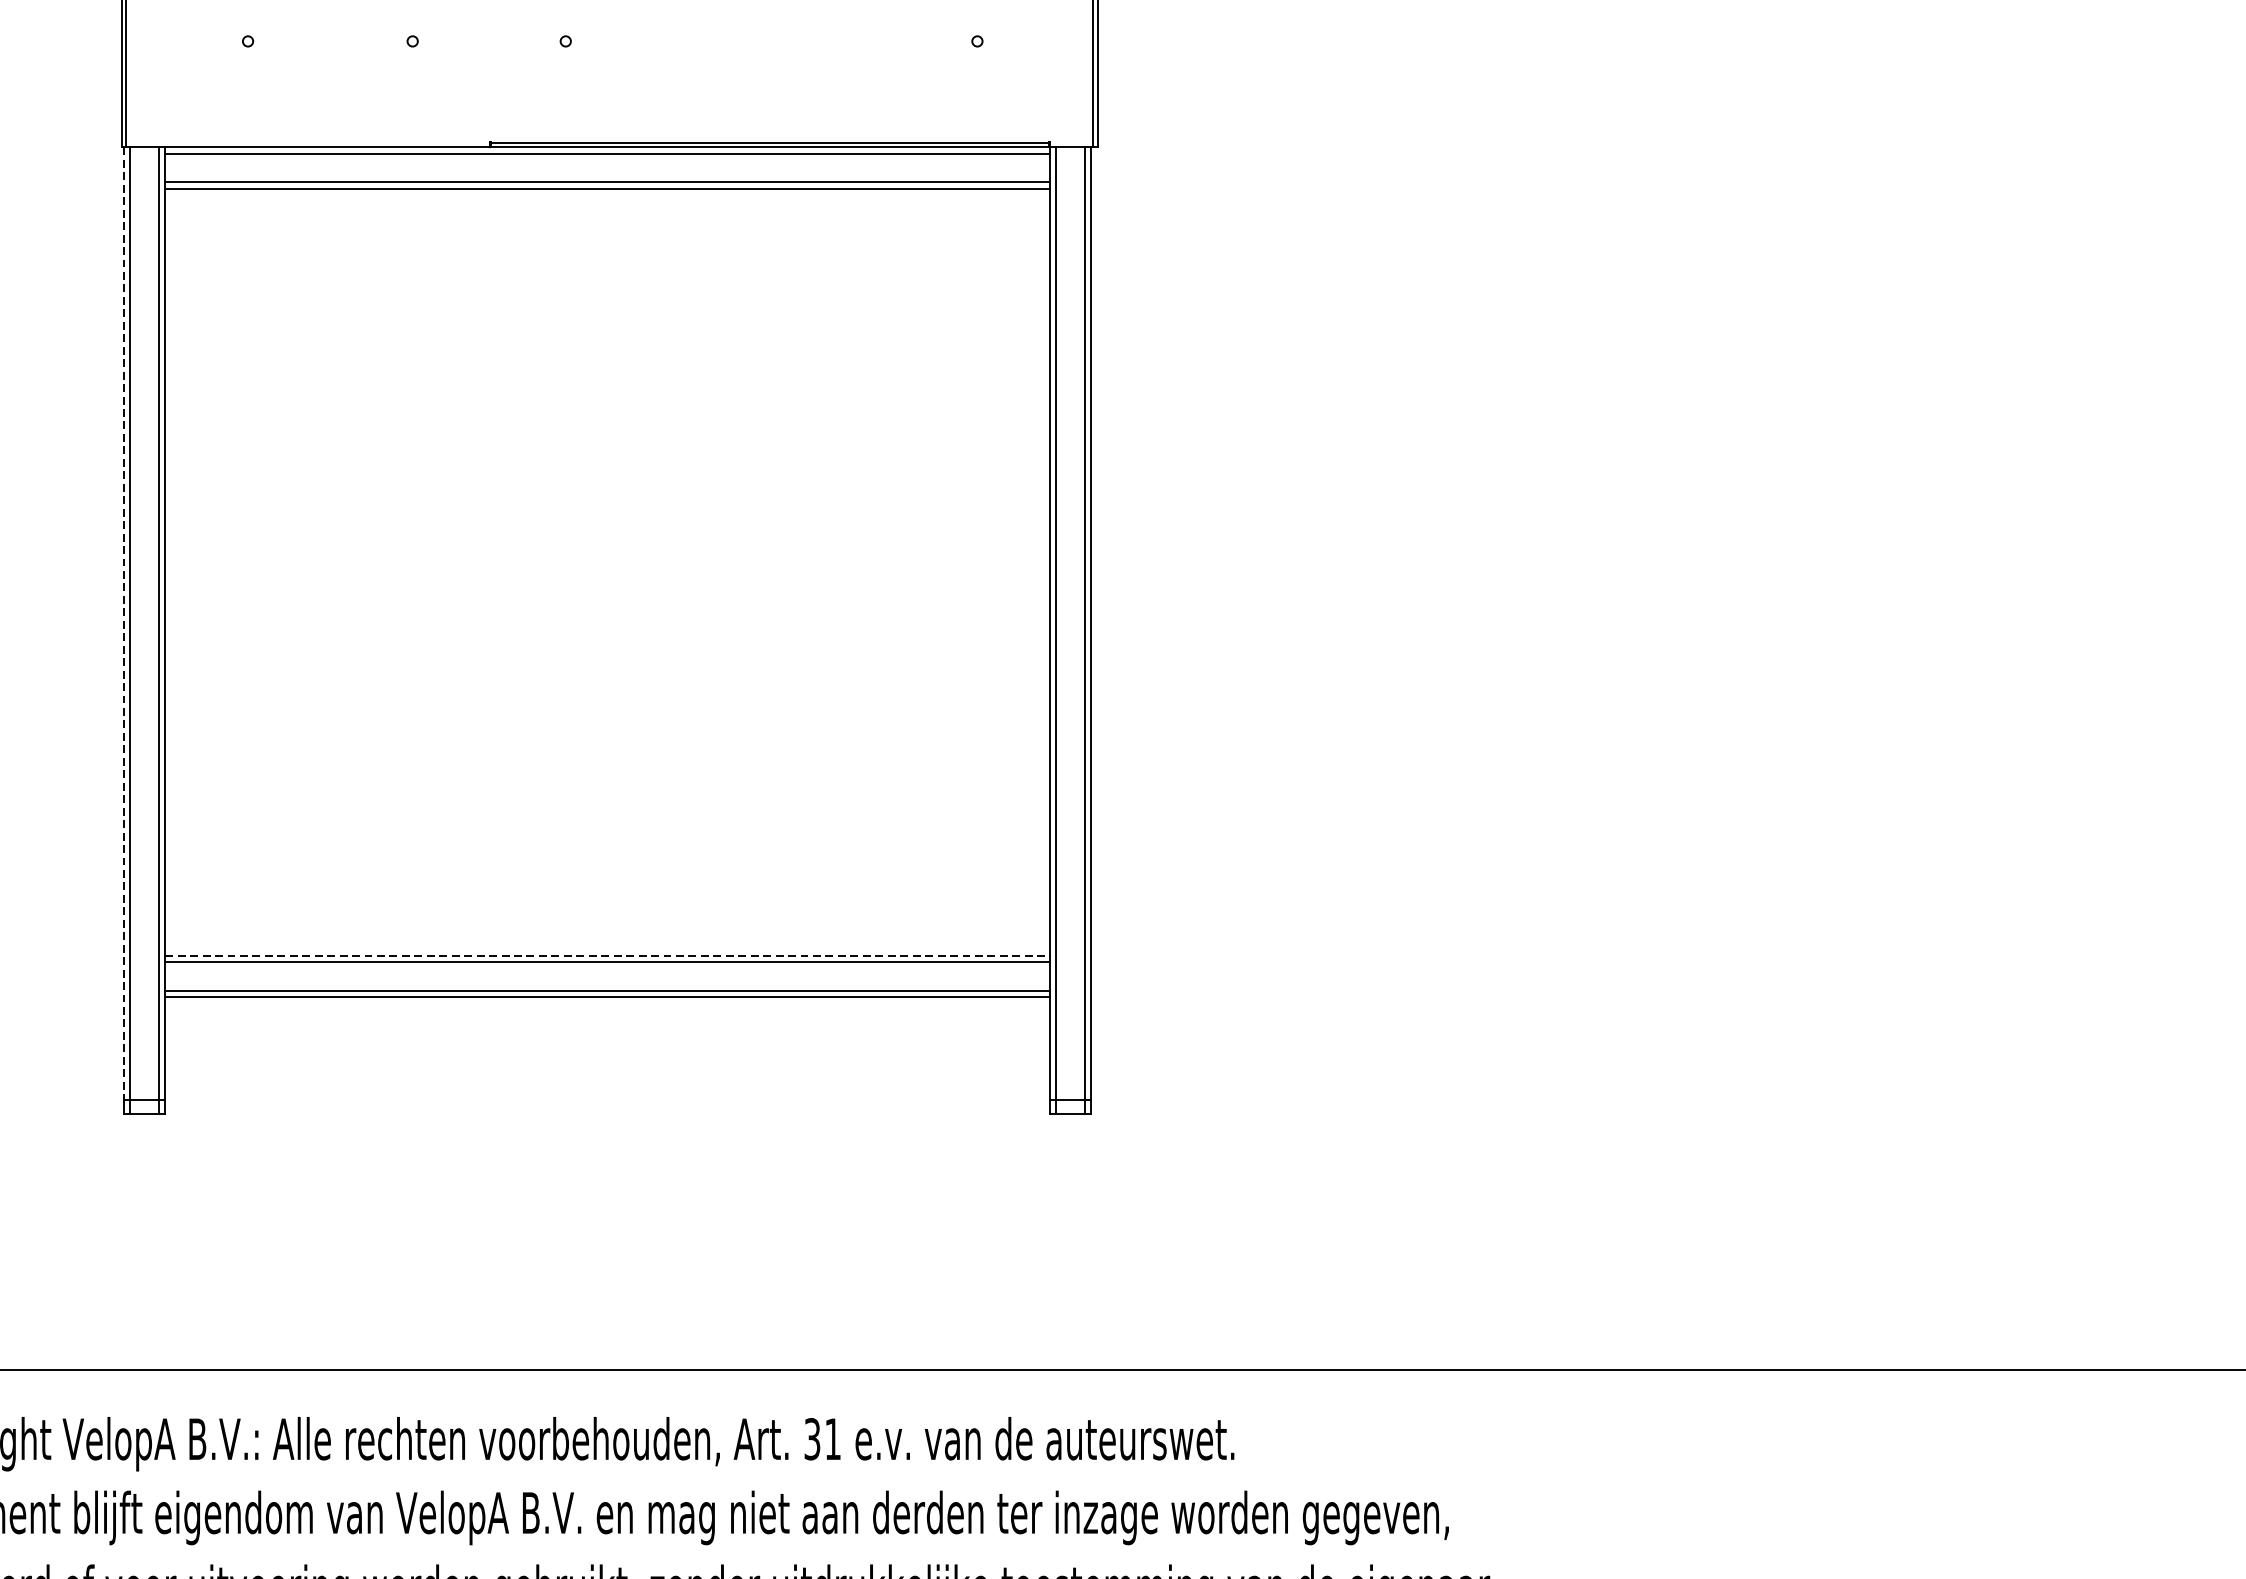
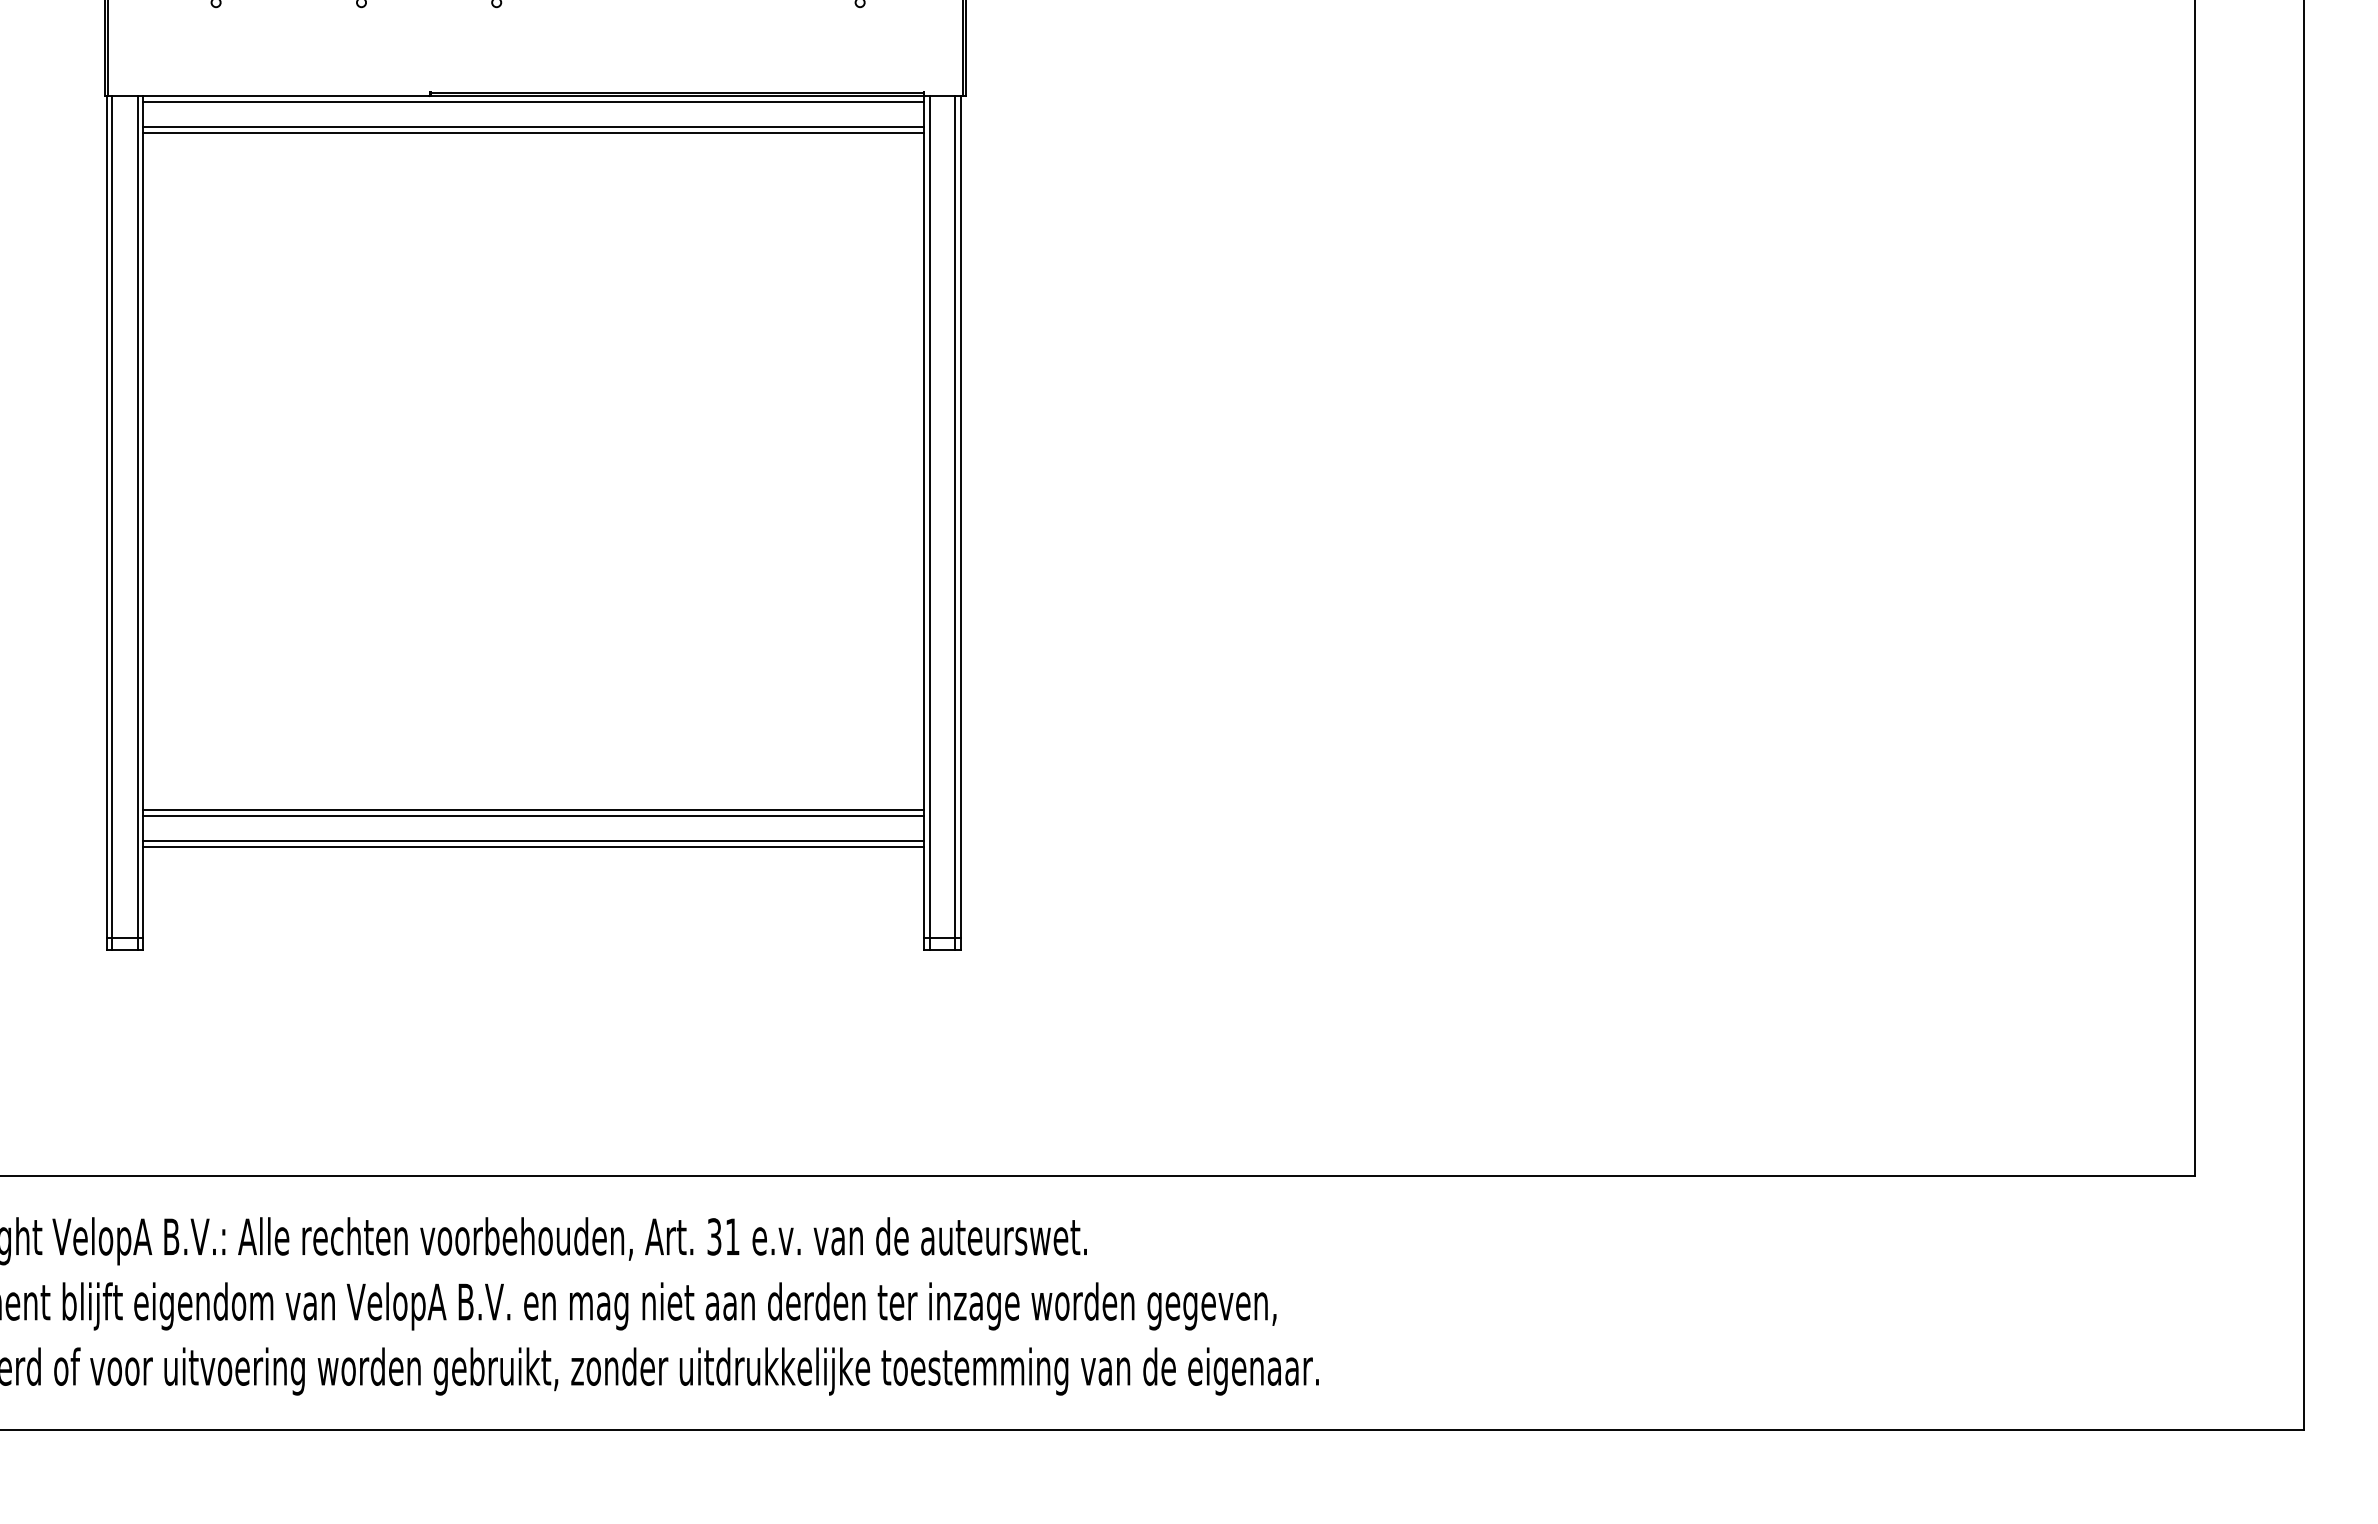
line: (123, 623) -> (106, 516), dashed -> solid
line: (607, 956) -> (533, 810), dashed -> solid

